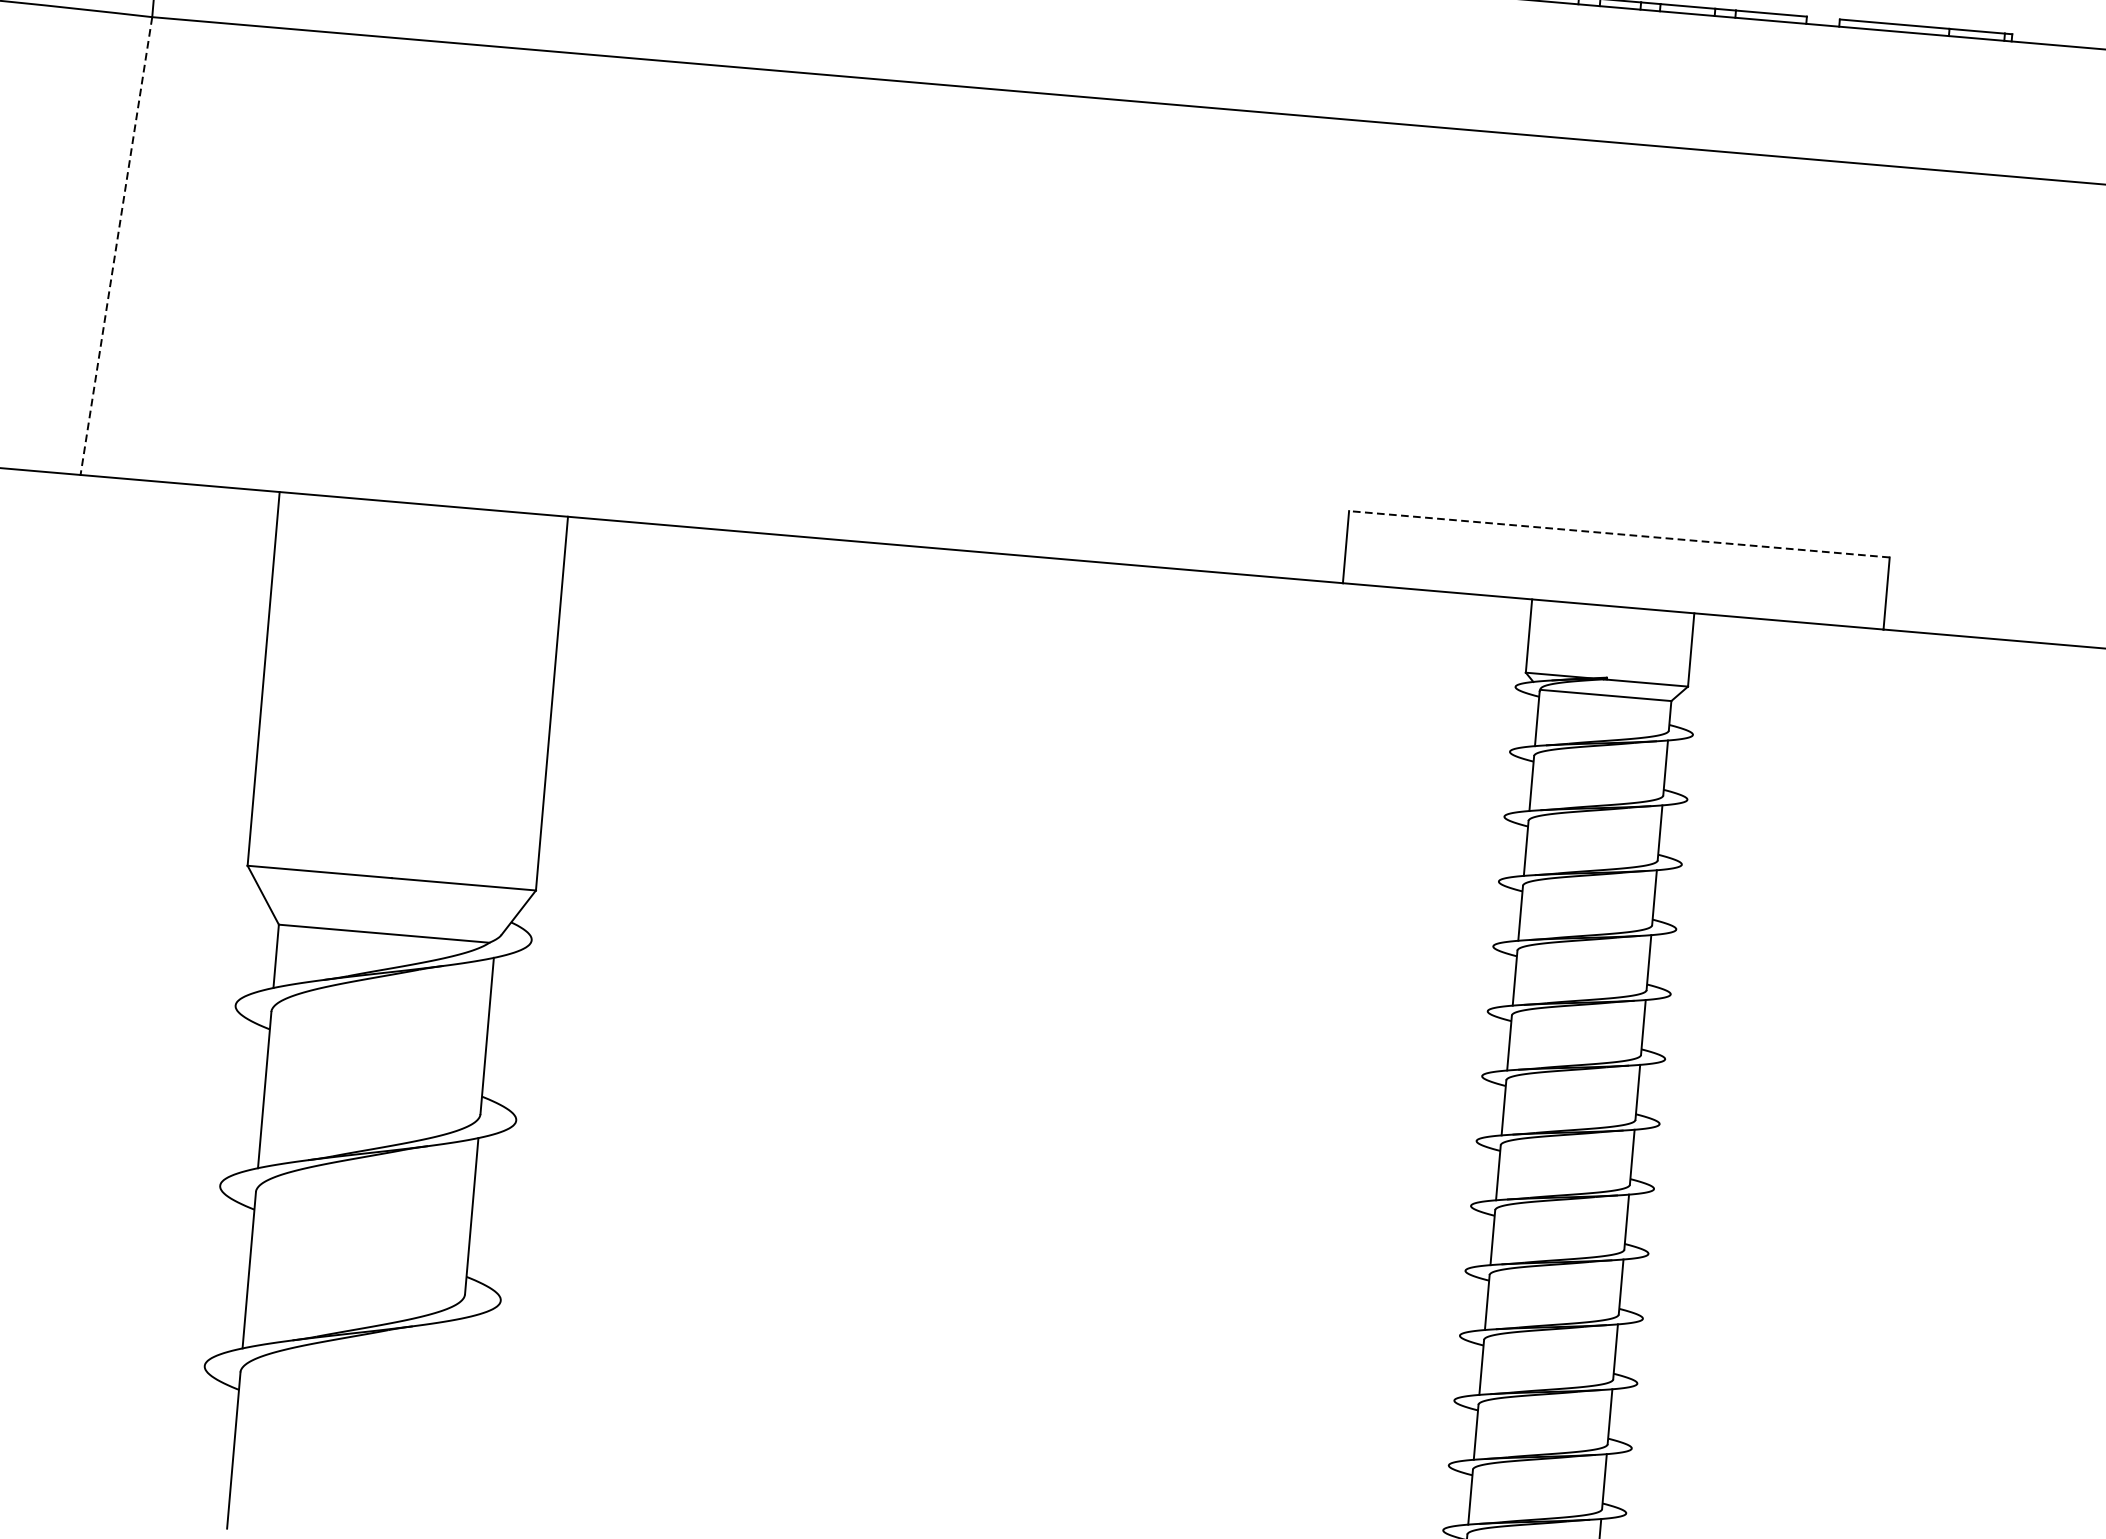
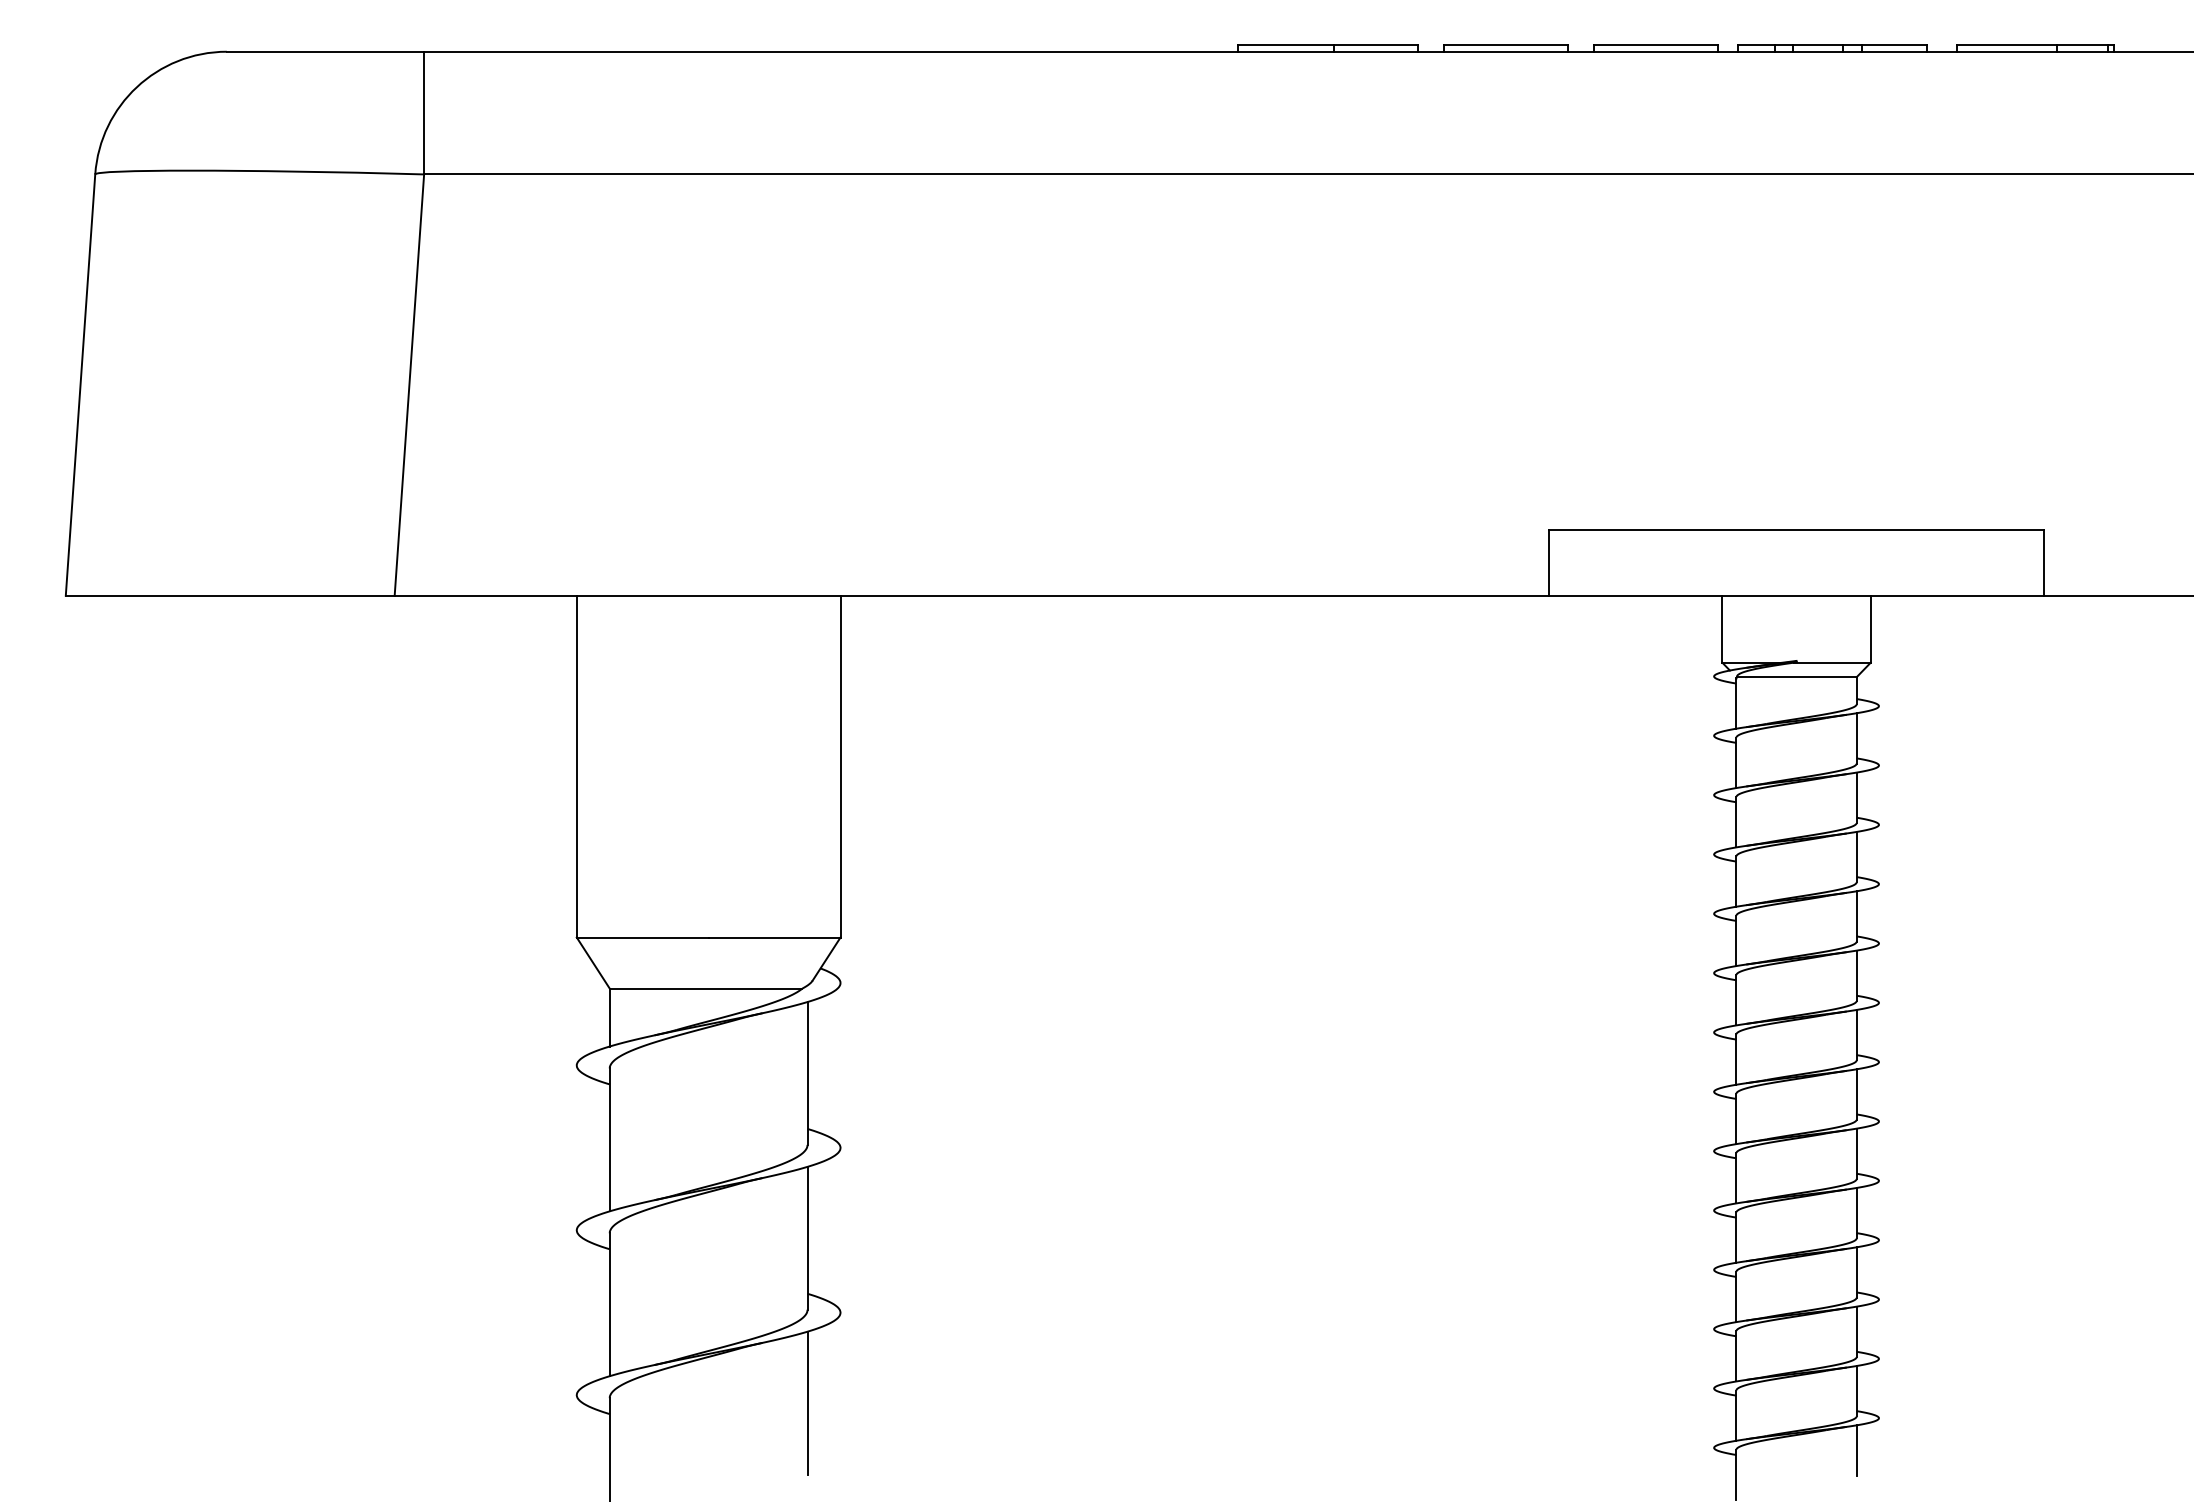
line: (116, 246) -> (409, 385), dashed -> solid
line: (1619, 533) -> (1796, 529), dashed -> solid
line: (456, 1395) -> (807, 1402), added

